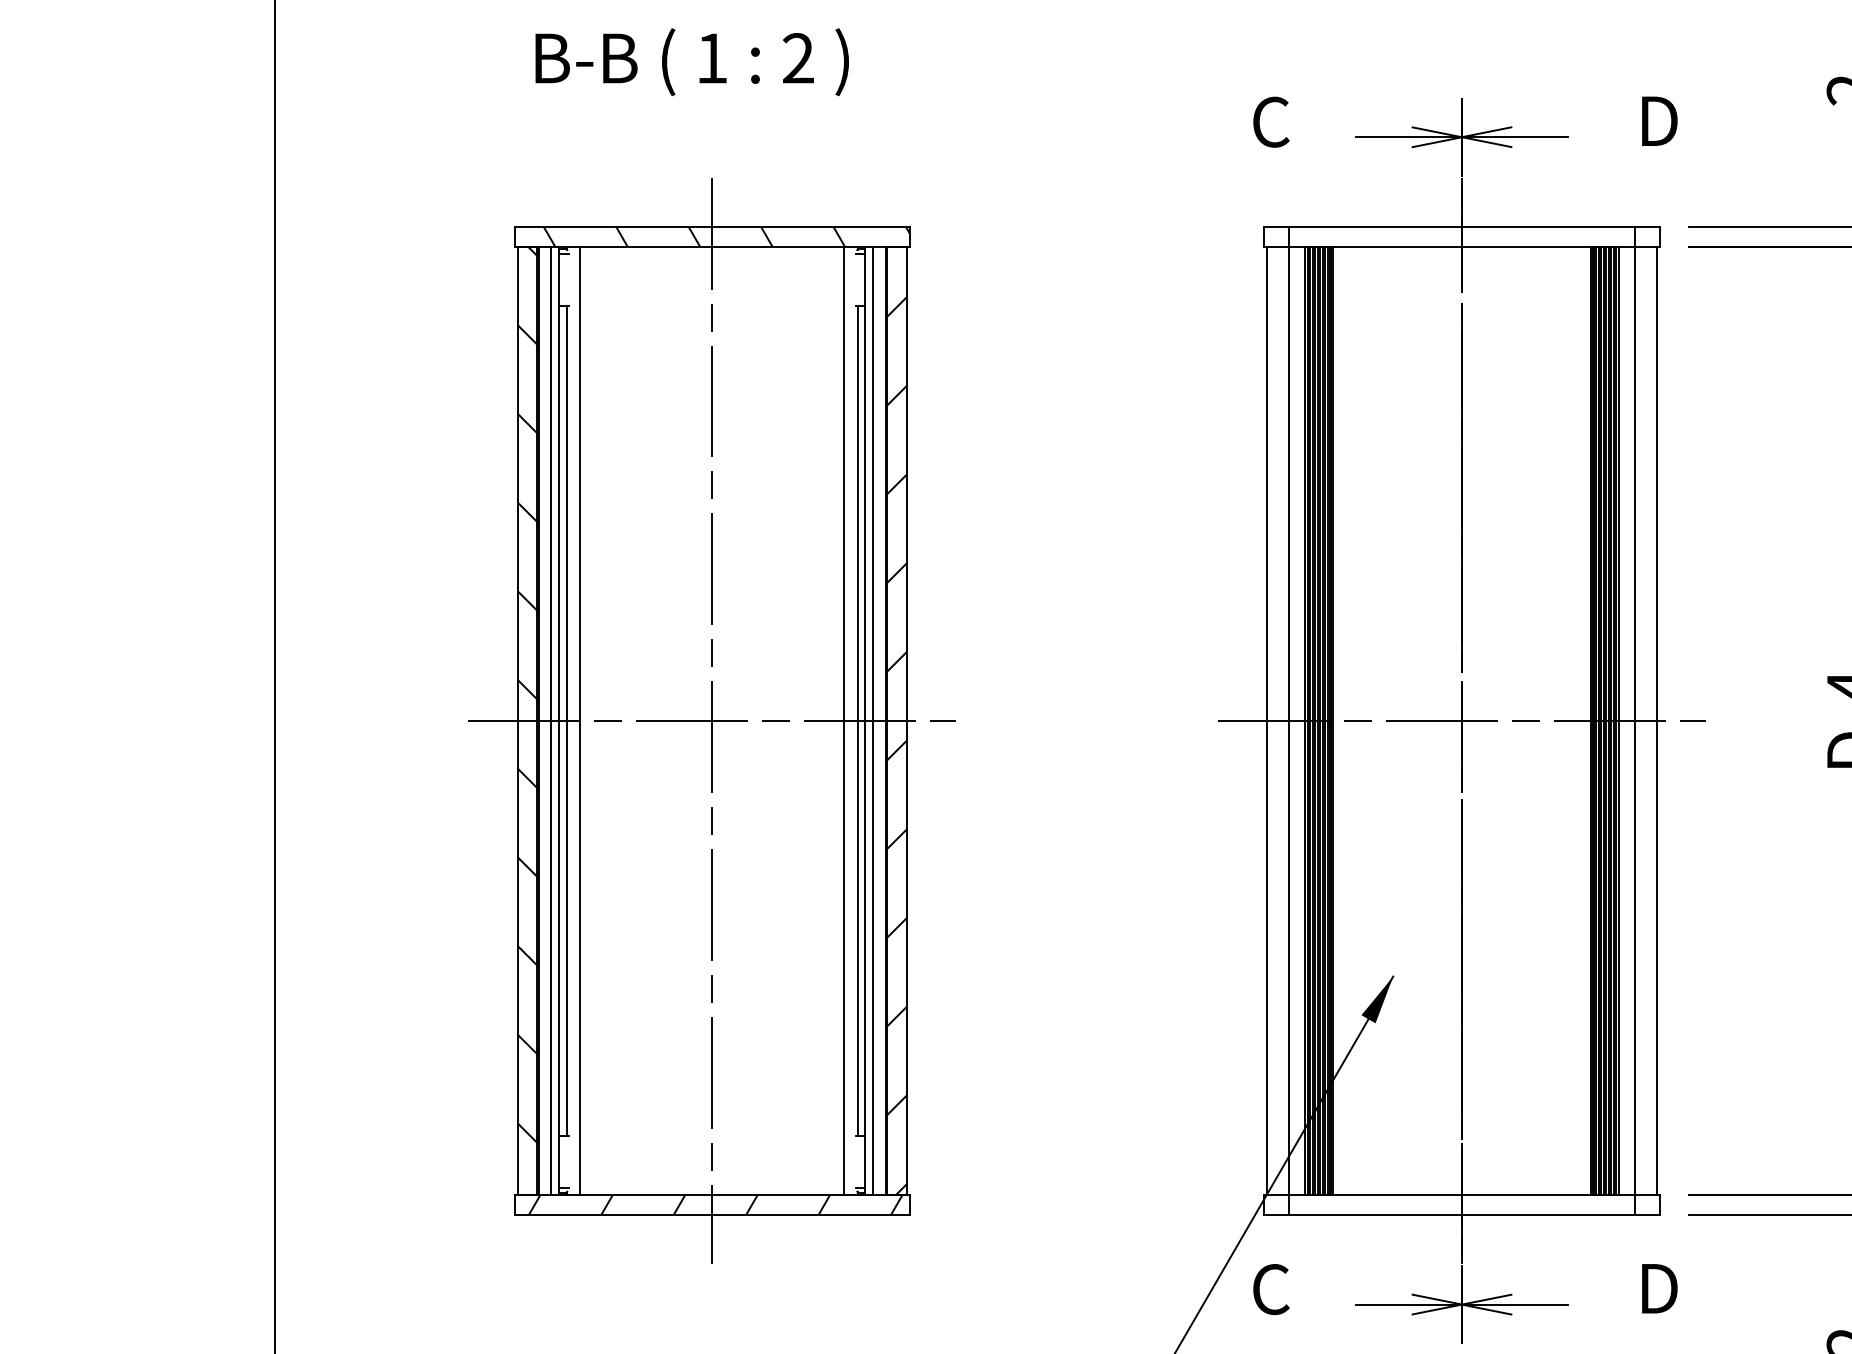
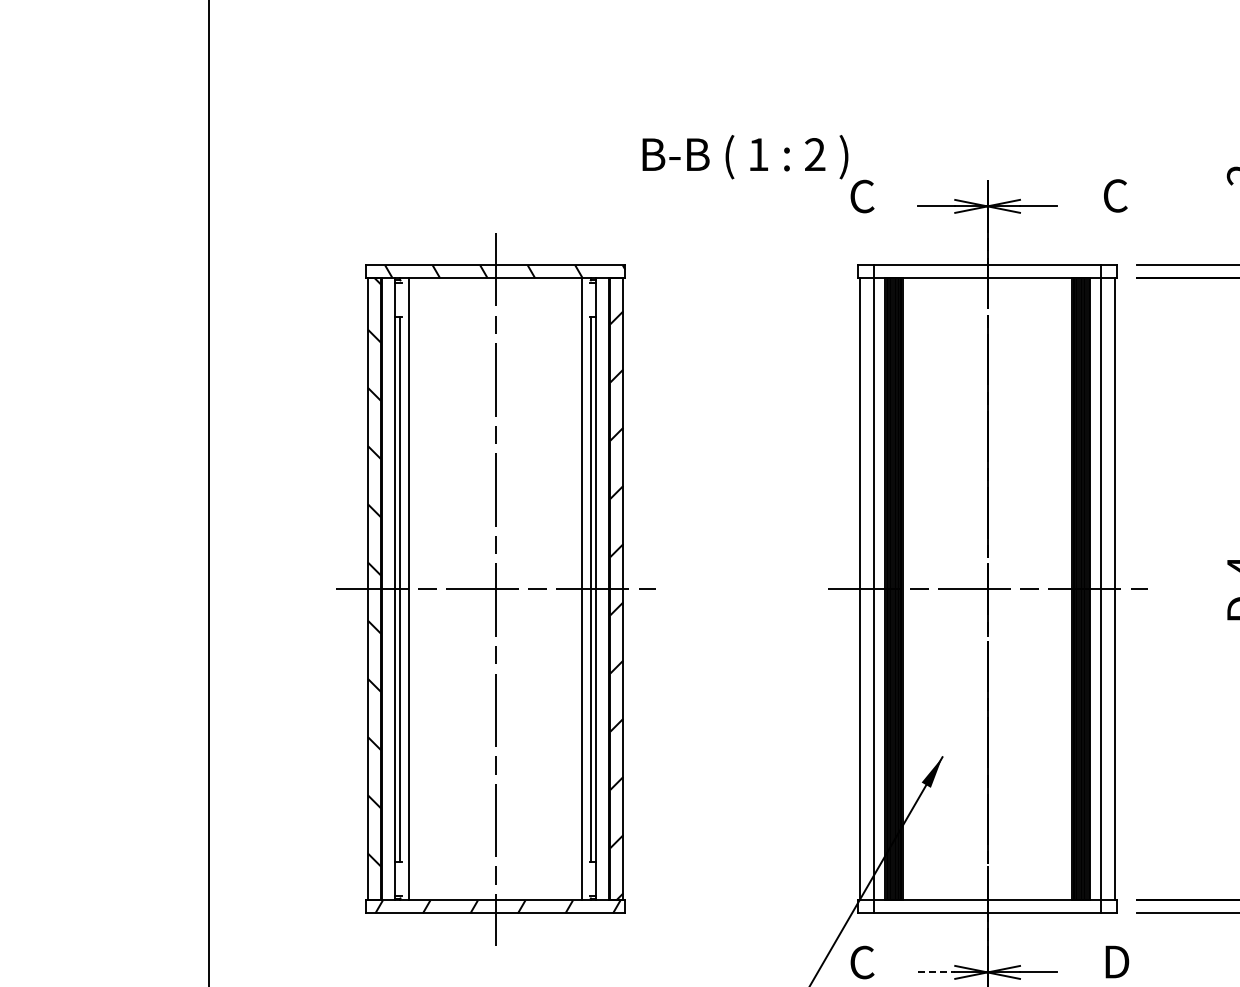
text: (692, 62) -> (745, 157), moved
text: (1658, 120) -> (1116, 195), D -> C
line: (550, 721) -> (389, 589), removed
line: (873, 721) -> (601, 589), removed
line: (1384, 1304) -> (936, 972), solid -> dashed

